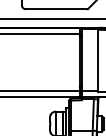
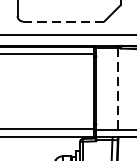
line: (56, 9) -> (63, 21), solid -> dashed
line: (98, 60) -> (118, 88), solid -> dashed

